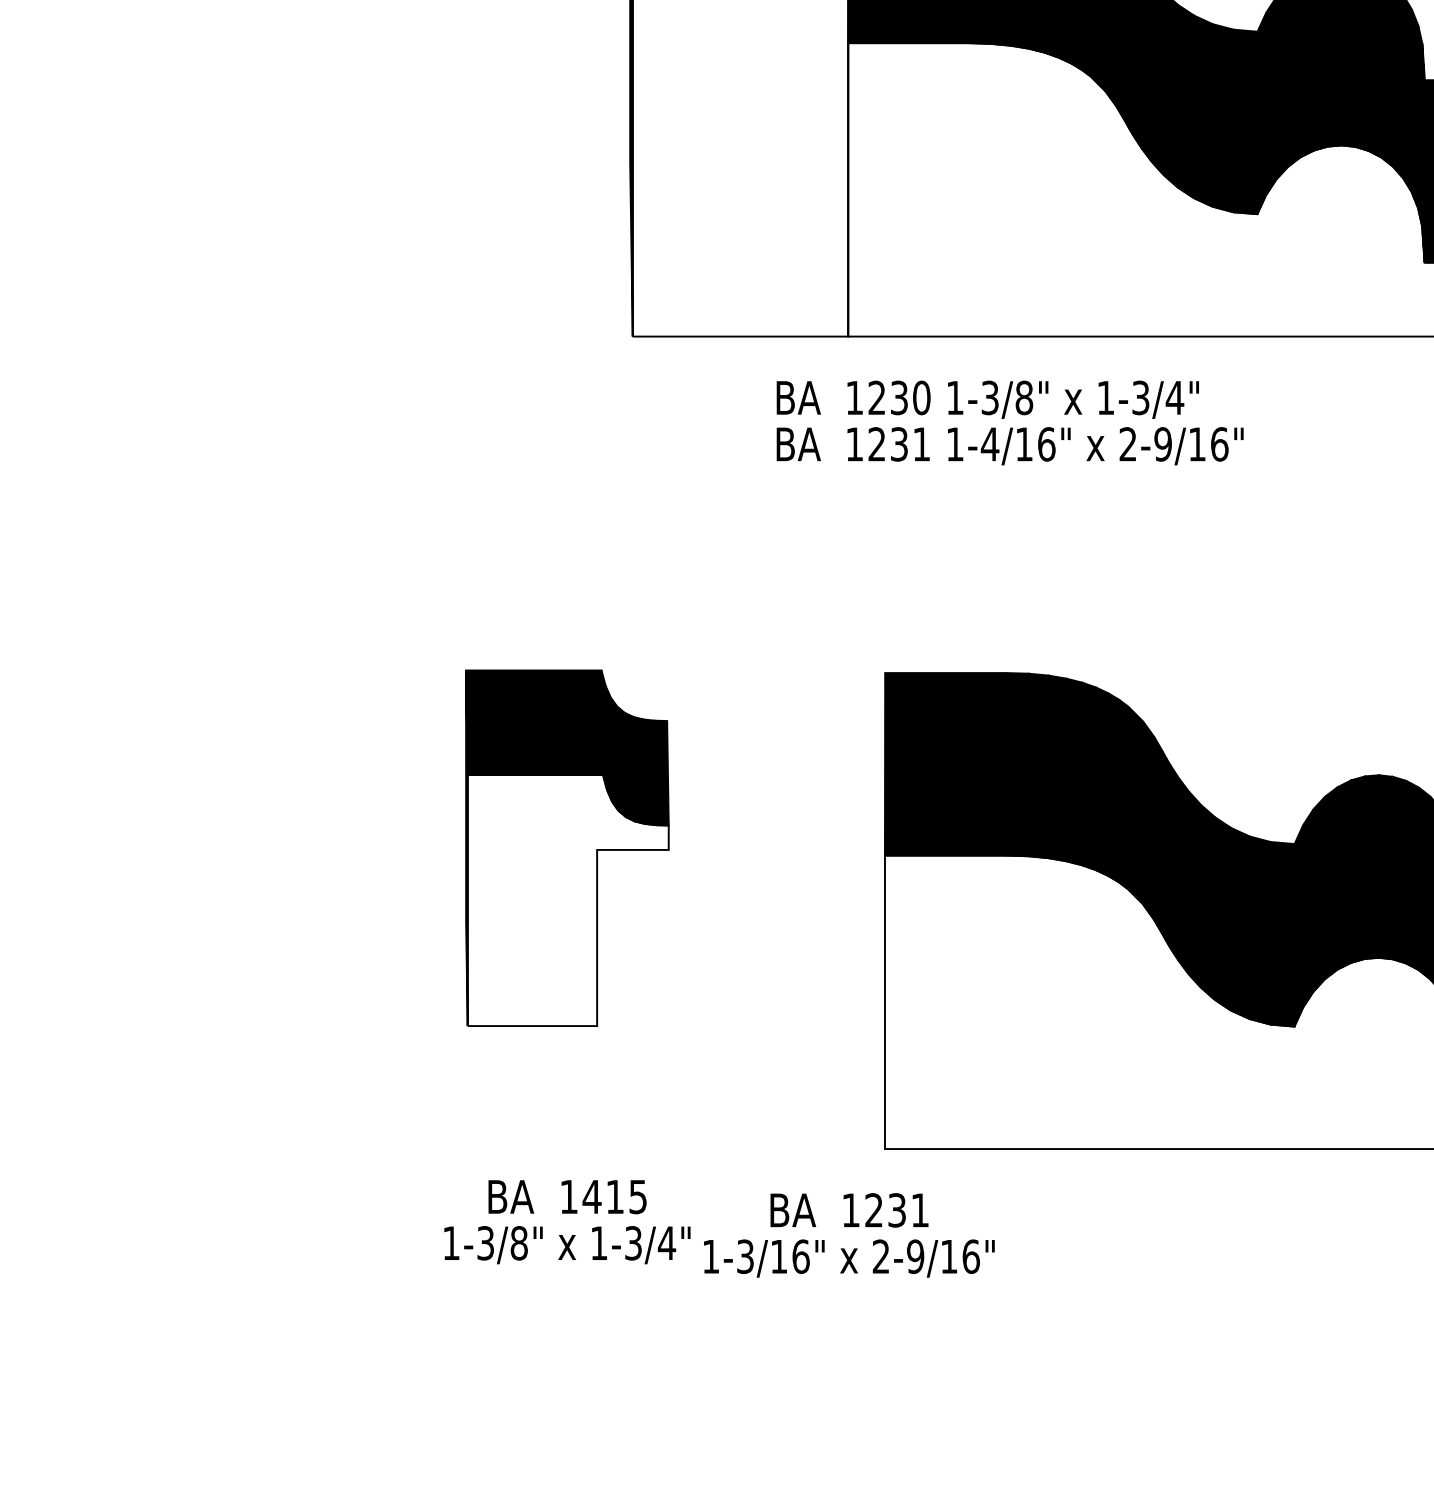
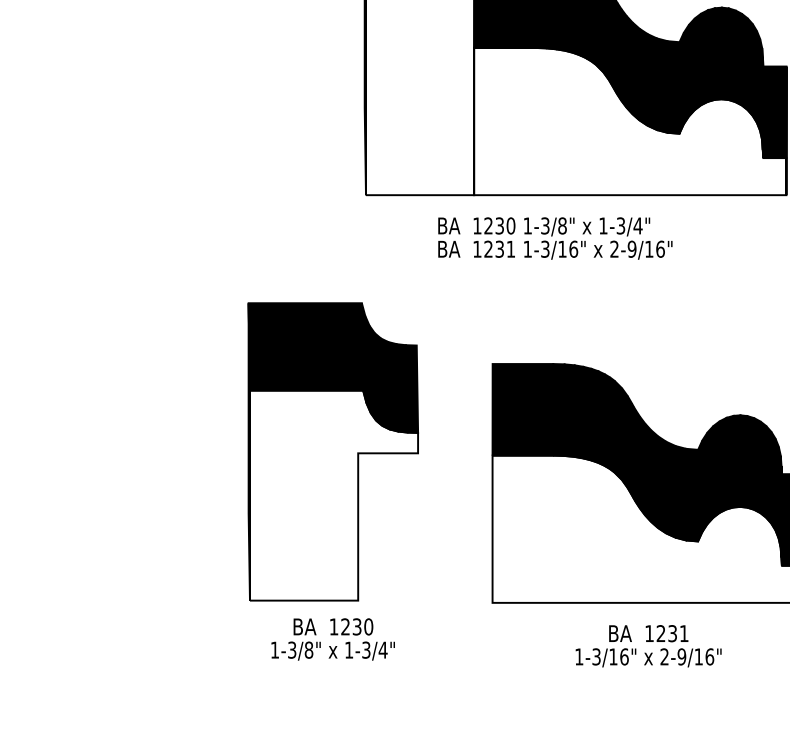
text: (988, 442) -> (544, 248), 1-4/16" -> 1-3/16"
part: (566, 847) -> (332, 451), size x1.67
text: (613, 1196) -> (356, 626), 1415 -> 1230
text: (848, 1235) -> (648, 646), moved

